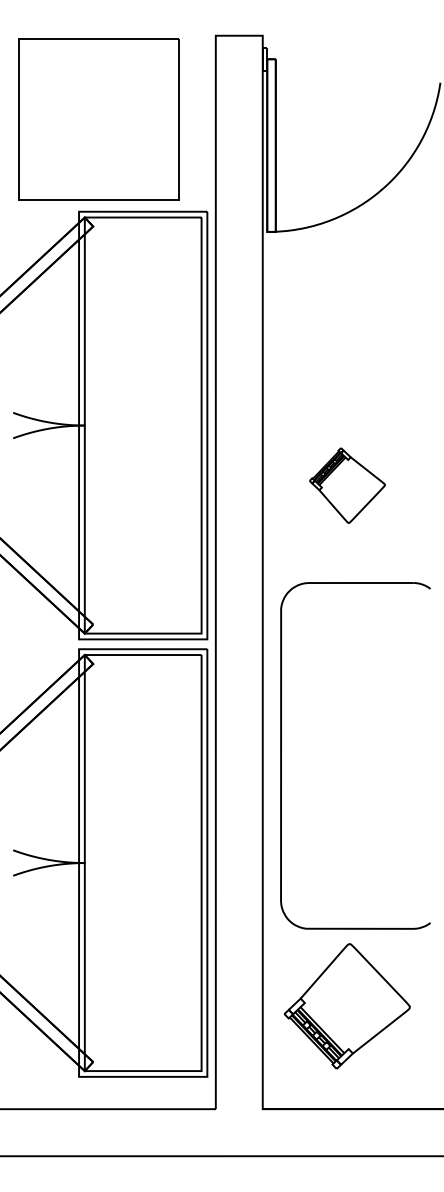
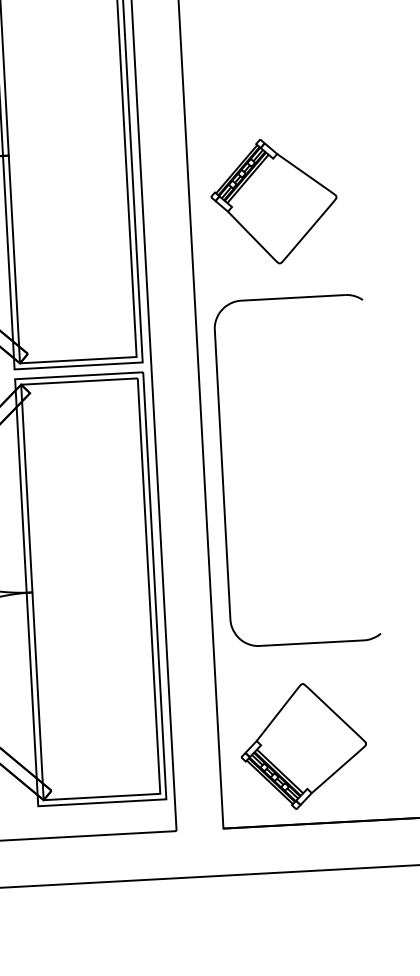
part: (347, 485) -> (274, 201), size x1.67
part: (347, 1006) -> (303, 746), moved

